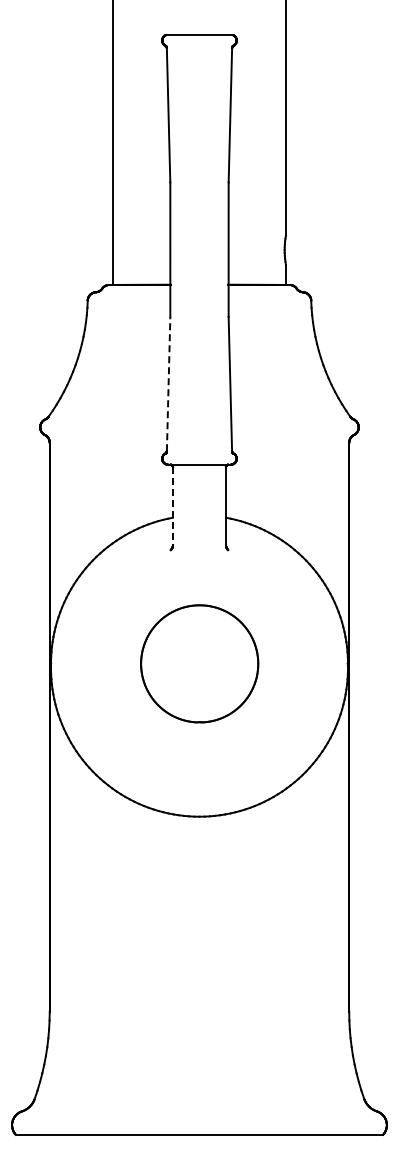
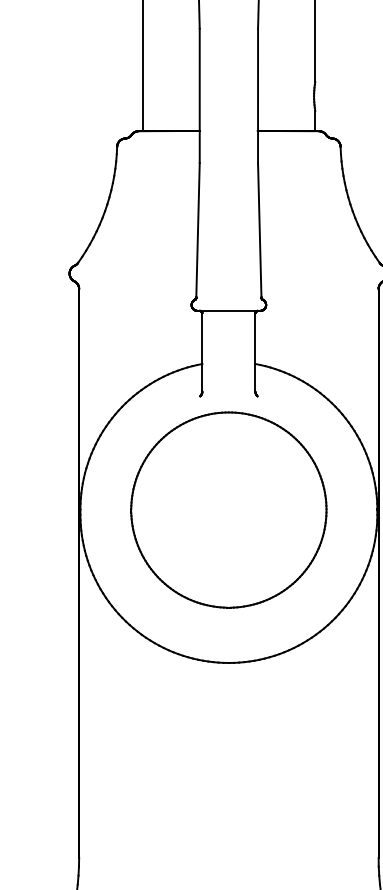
line: (168, 383) -> (197, 229), dashed -> solid
line: (173, 506) -> (202, 352), dashed -> solid
part: (199, 663) -> (228, 509), size x1.67

